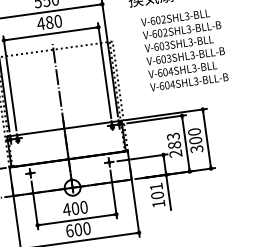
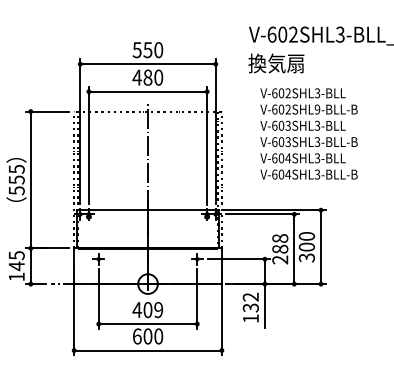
text: (188, 29) -> (317, 109), V-602SHL3-BLL-B -> V-602SHL9-BLL-B
text: (173, 136) -> (280, 238), 283 -> 288
text: (156, 191) -> (250, 302), 101 -> 132
text: (83, 207) -> (158, 310), 400 -> 409

